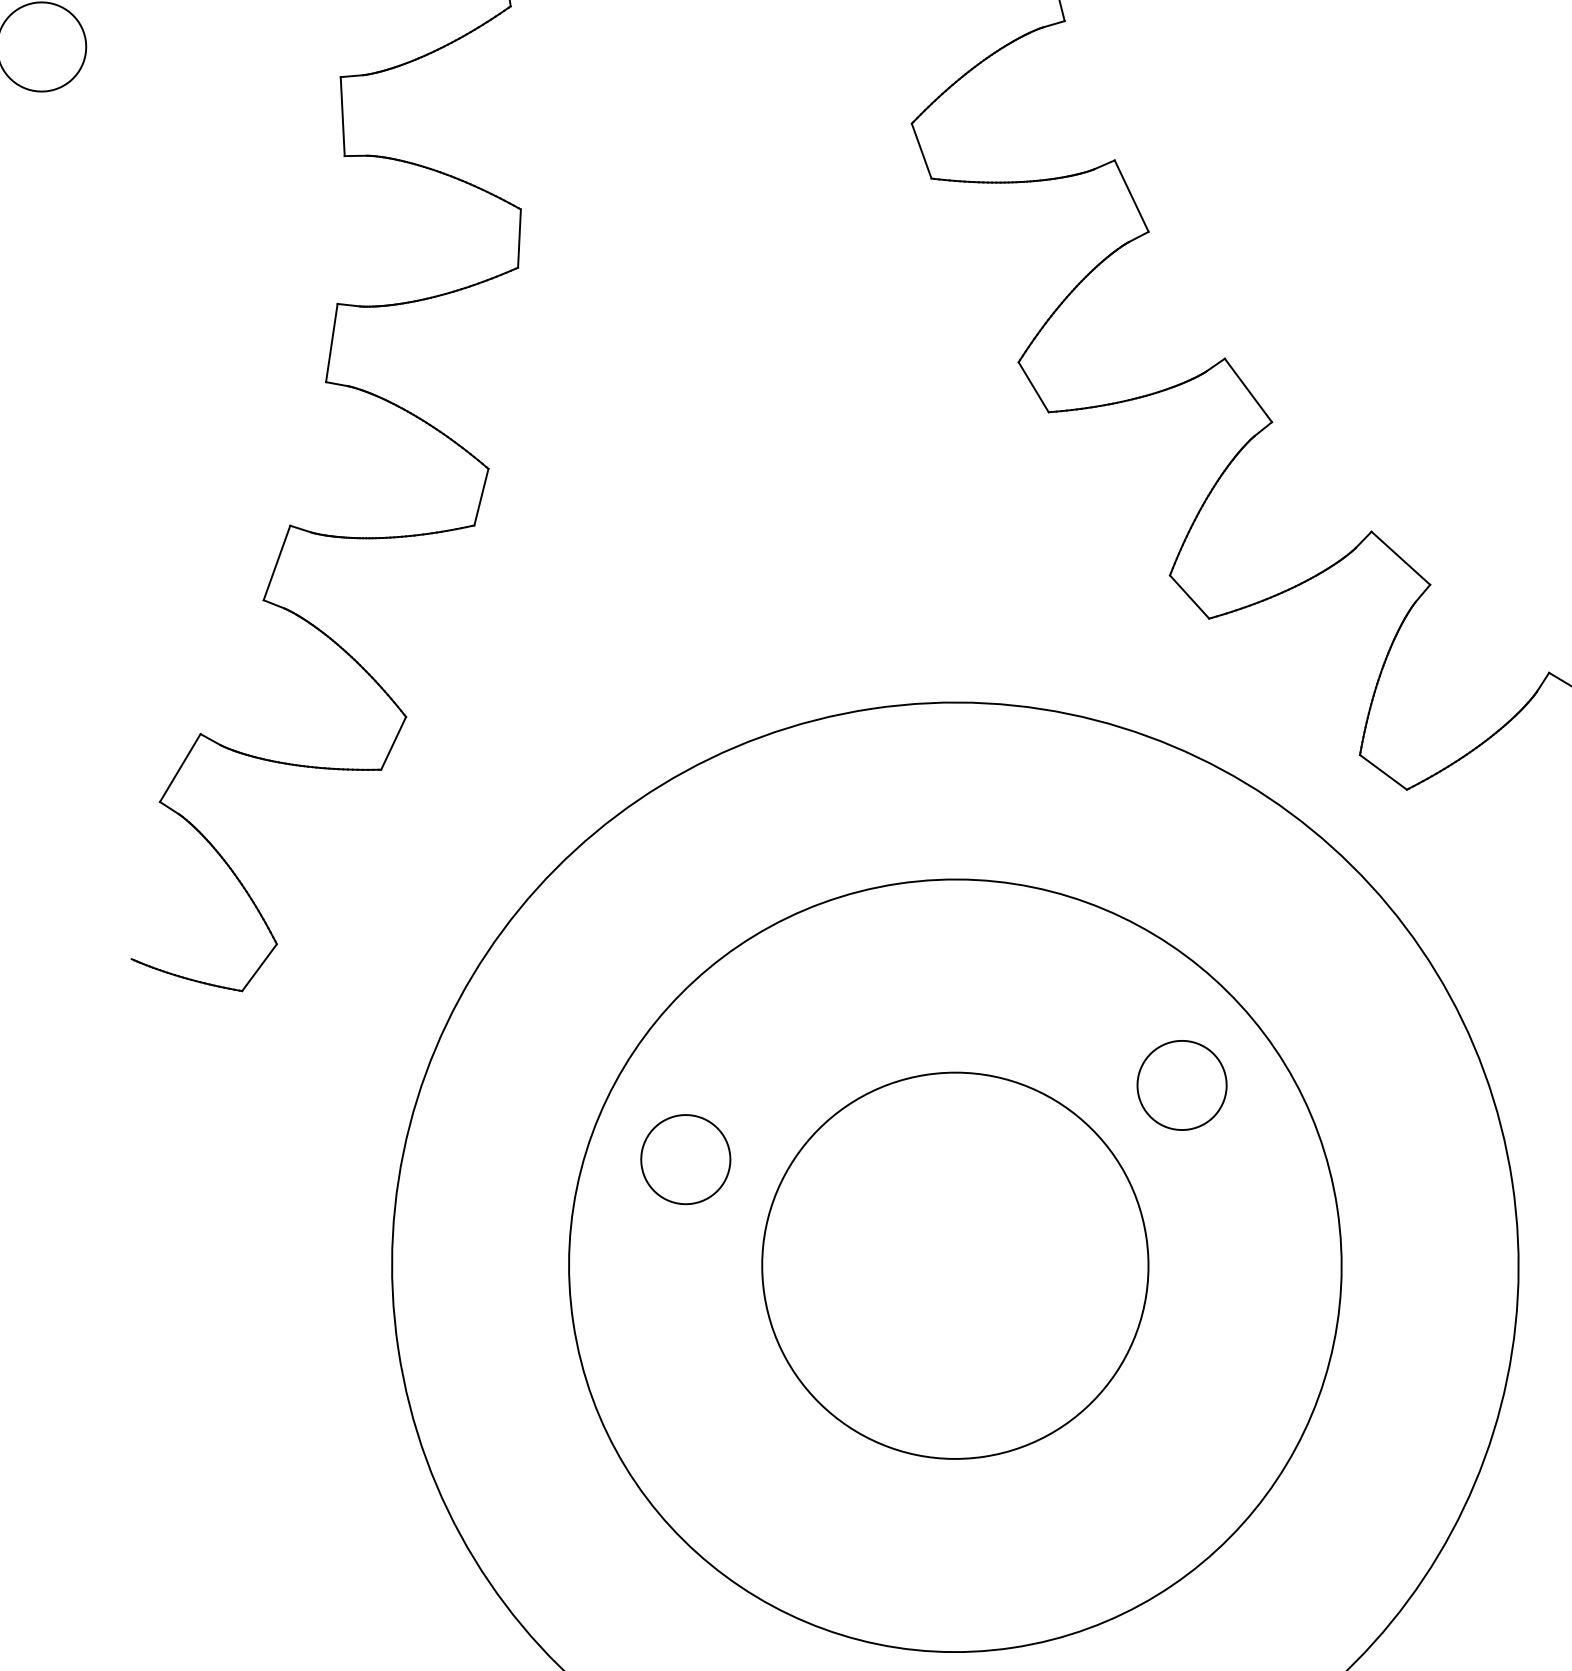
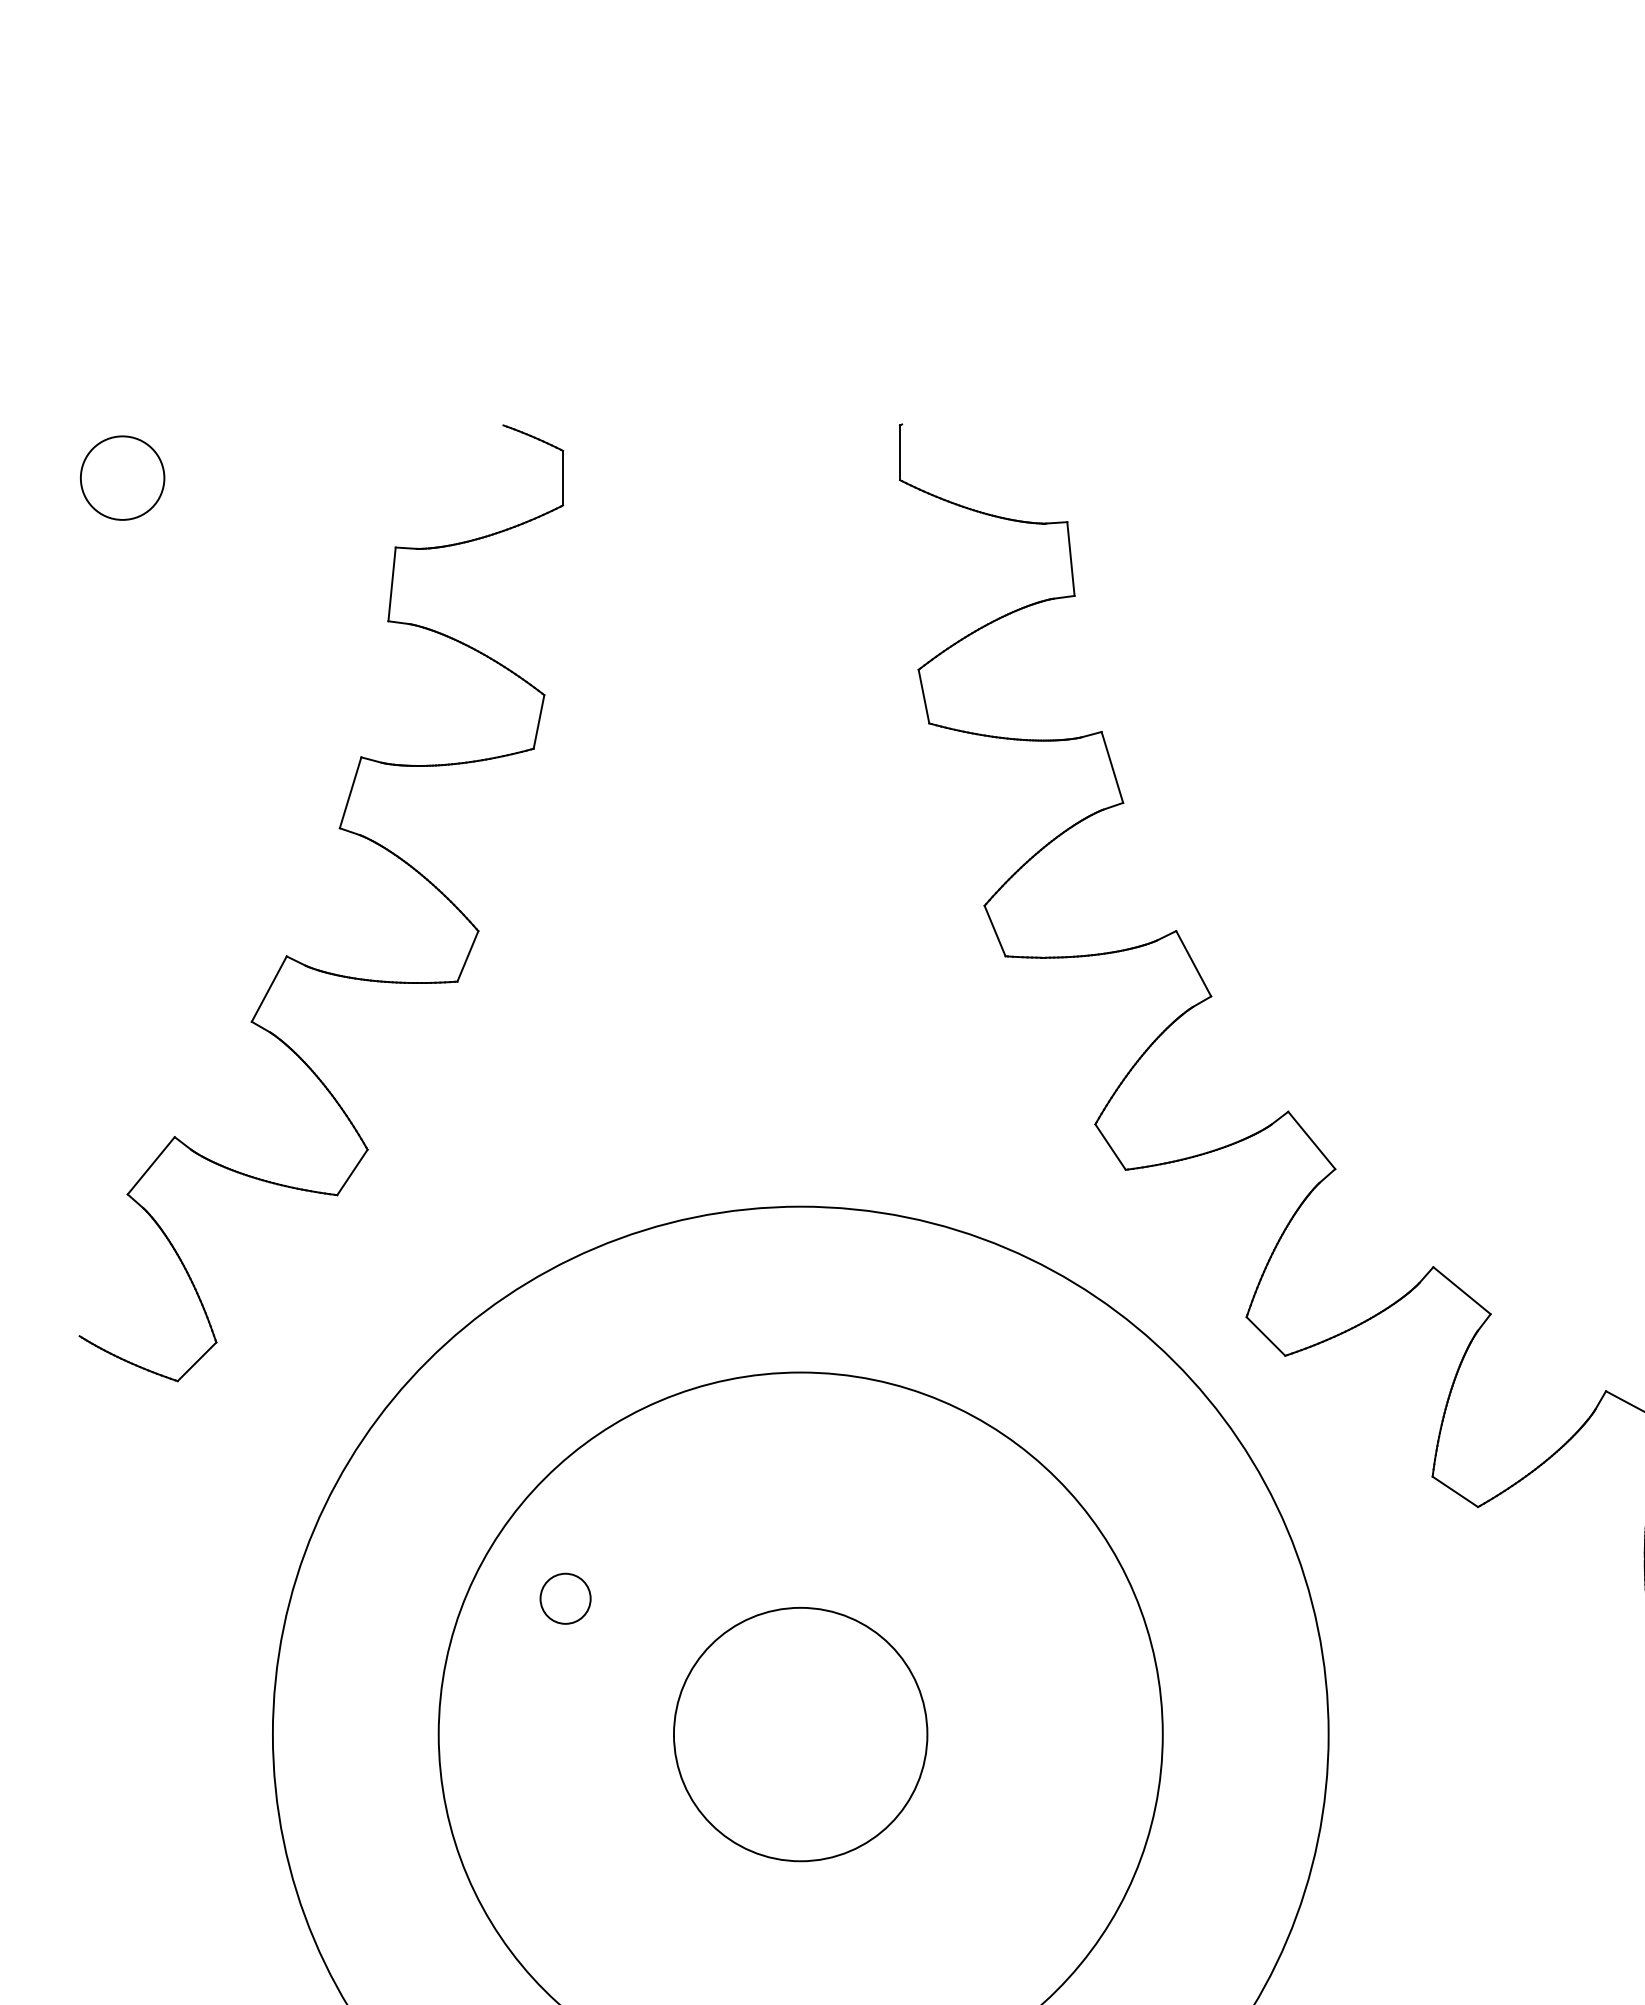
circle: (1181, 1085) -> (1035, 1598), removed
circle: (685, 1159) -> (565, 1598), size x0.6
circle: (955, 1265) -> (800, 1734), size x0.7

